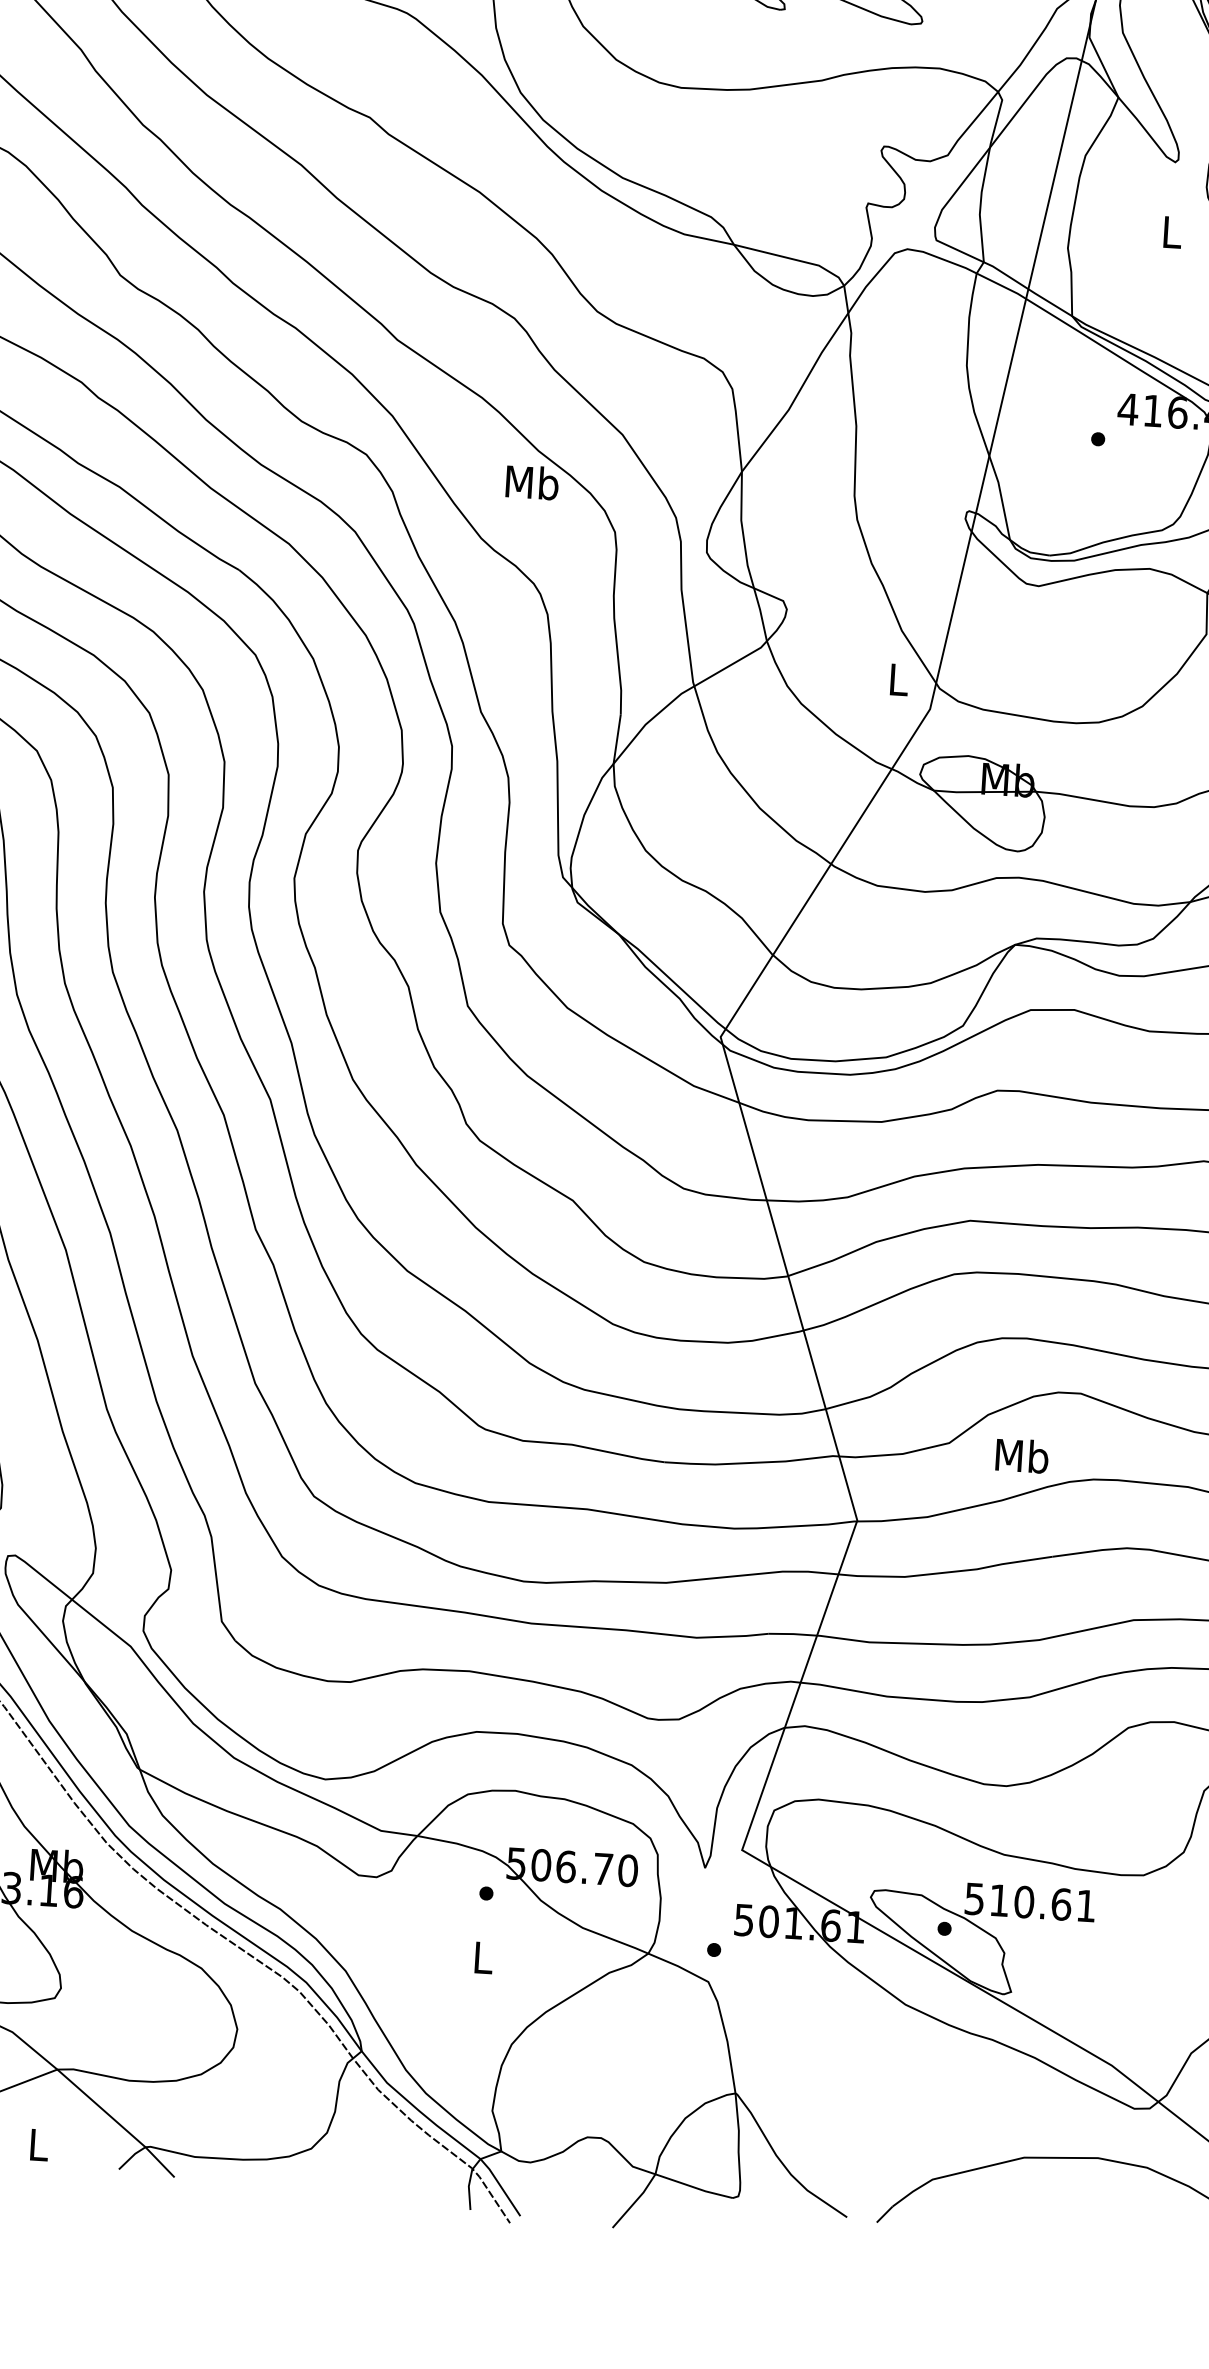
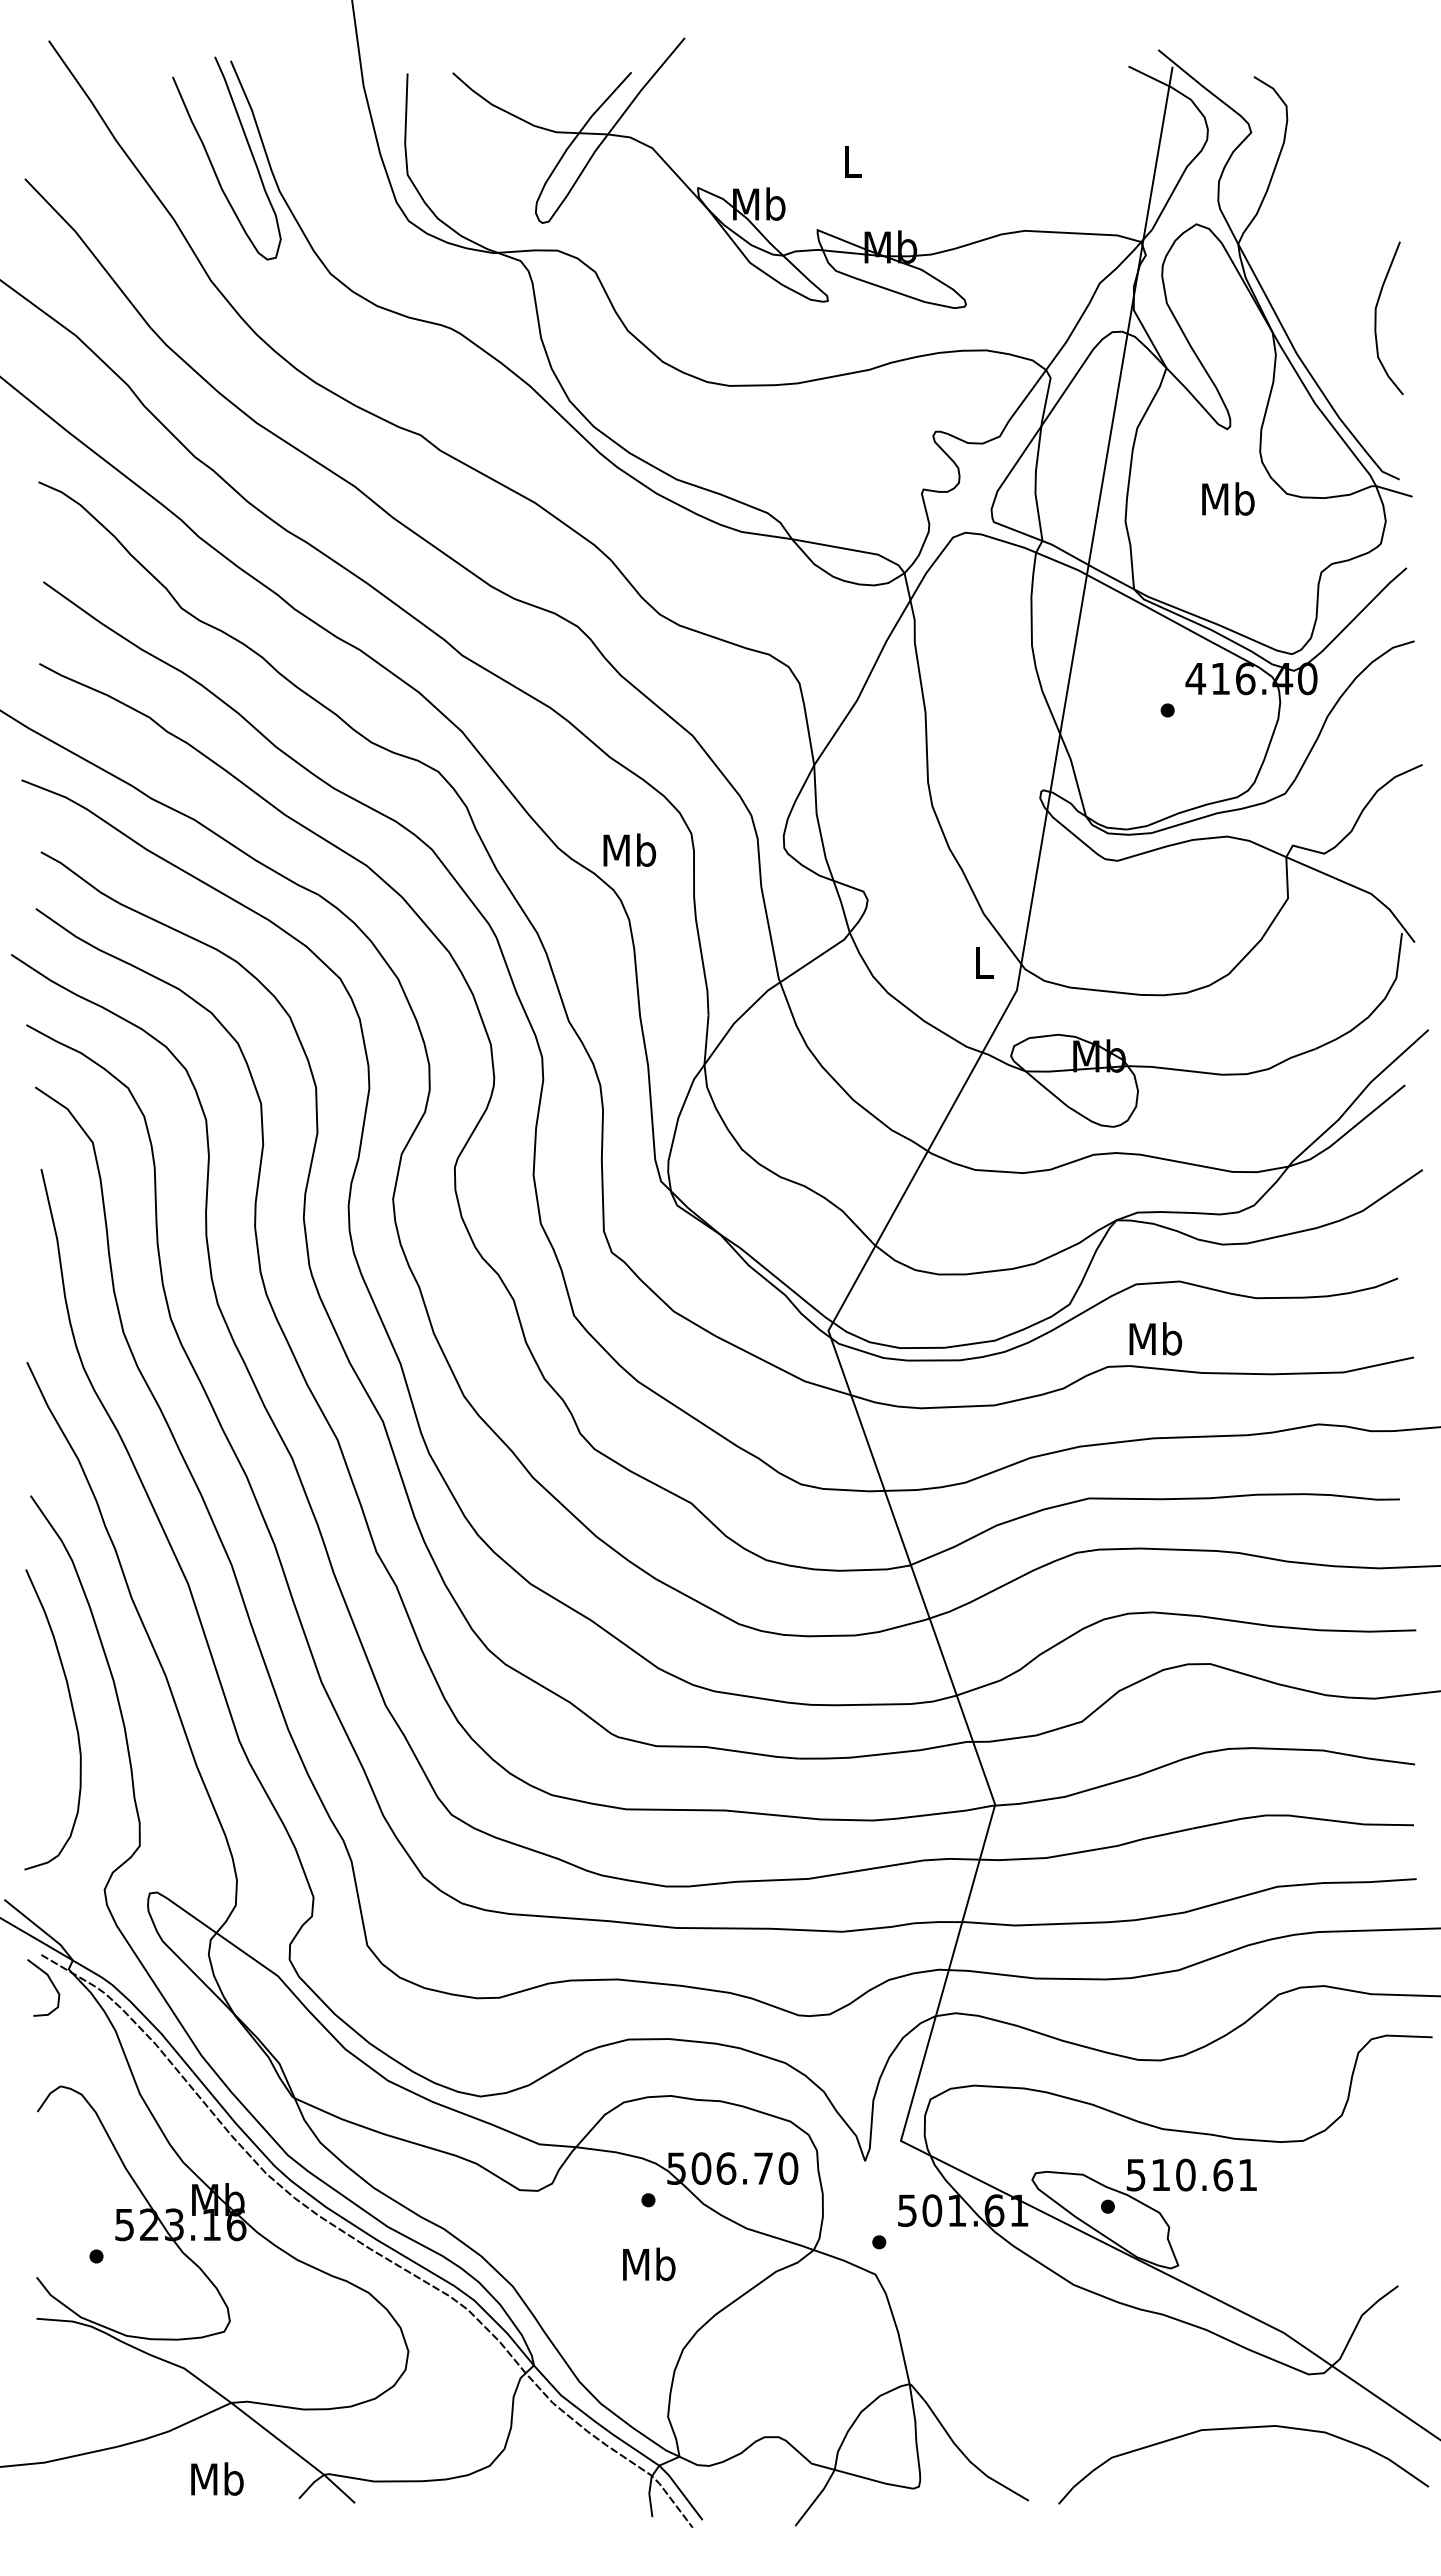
text: (1172, 231) -> (1228, 498), L -> Mb
text: (532, 481) -> (629, 849), moved
text: (1022, 1455) -> (1155, 1338), moved
text: (483, 1957) -> (649, 2264), L -> Mb
text: (38, 2144) -> (217, 2478), L -> Mb

